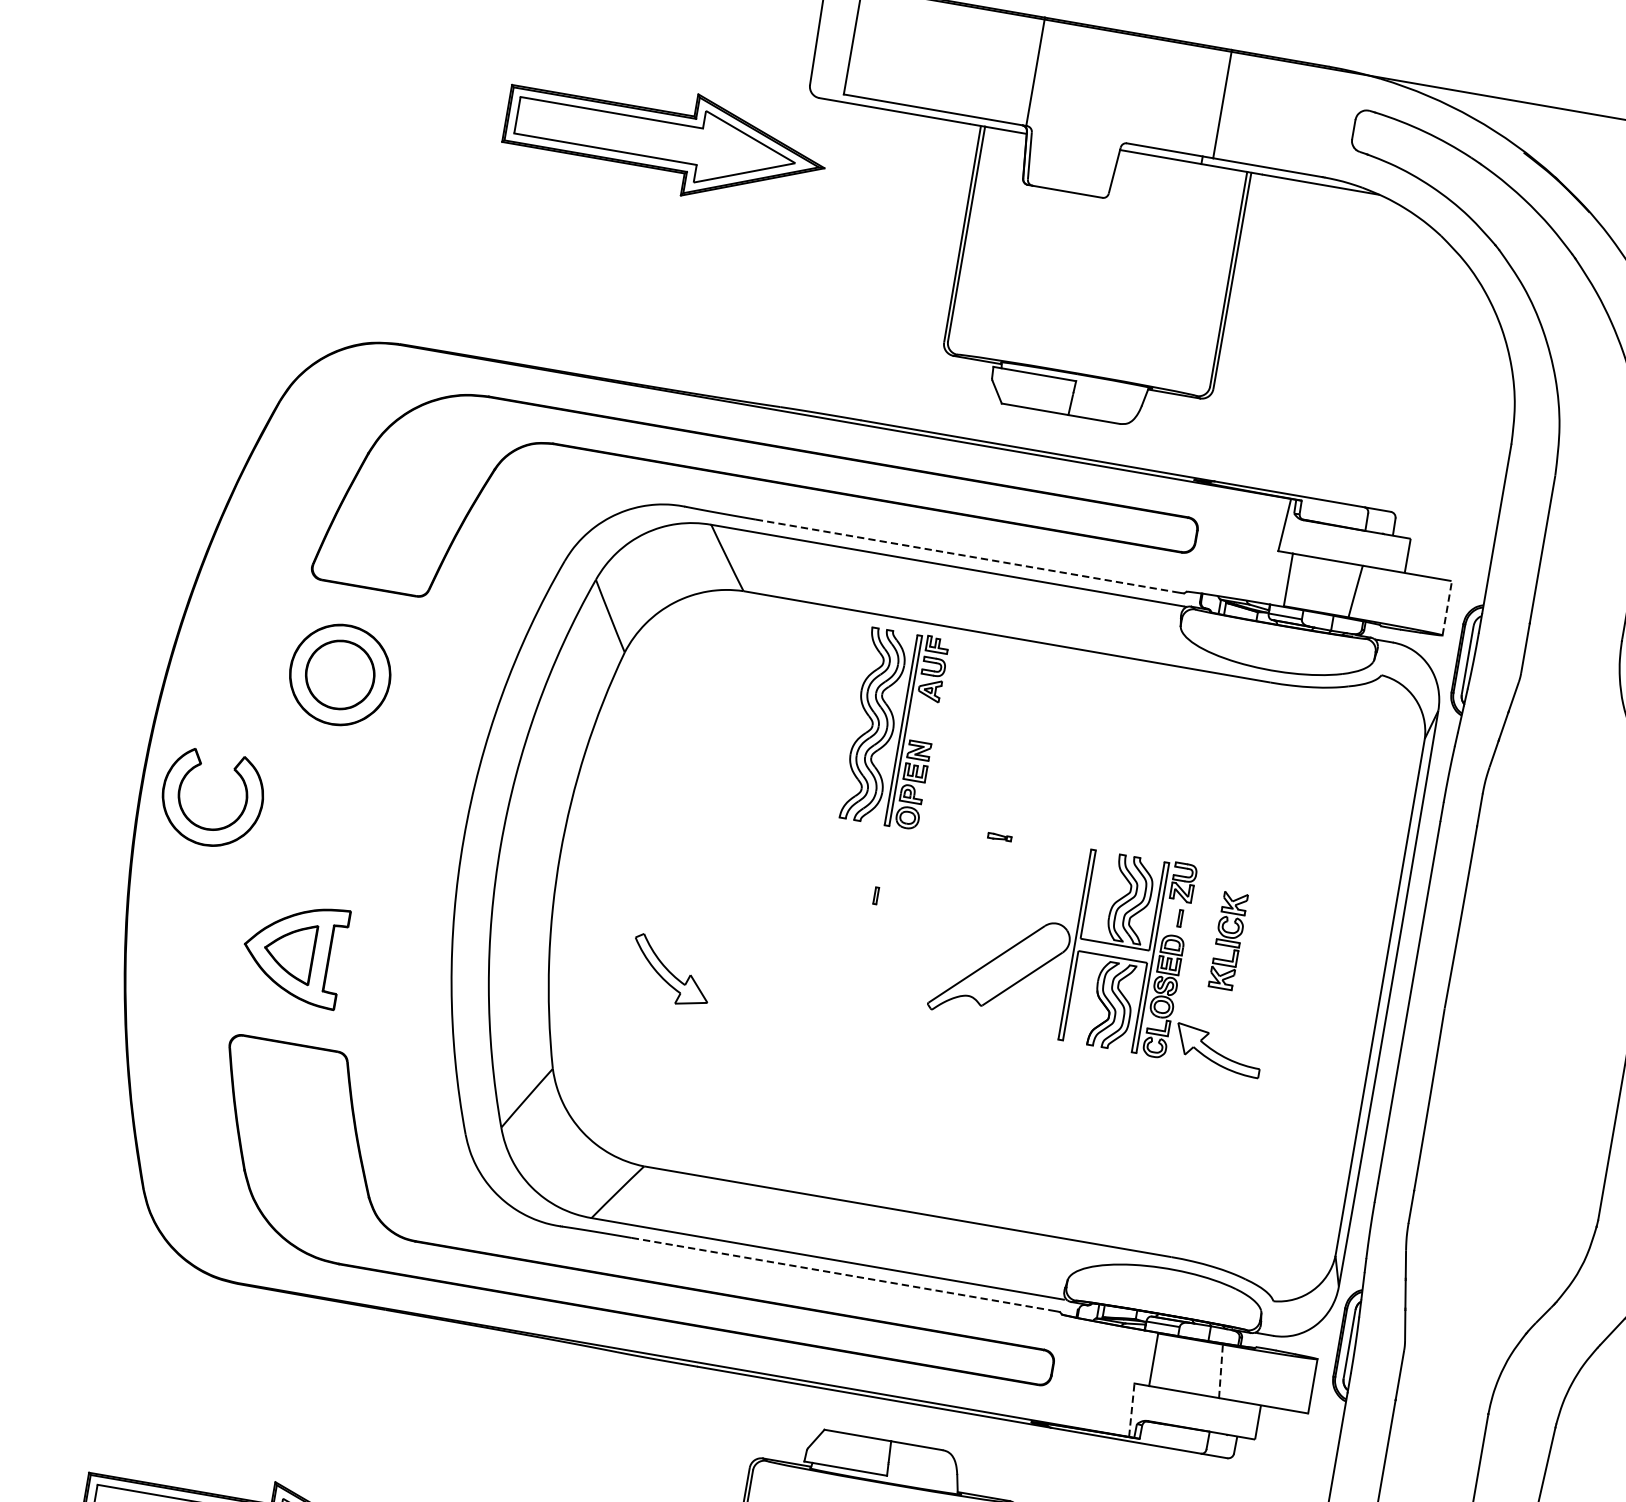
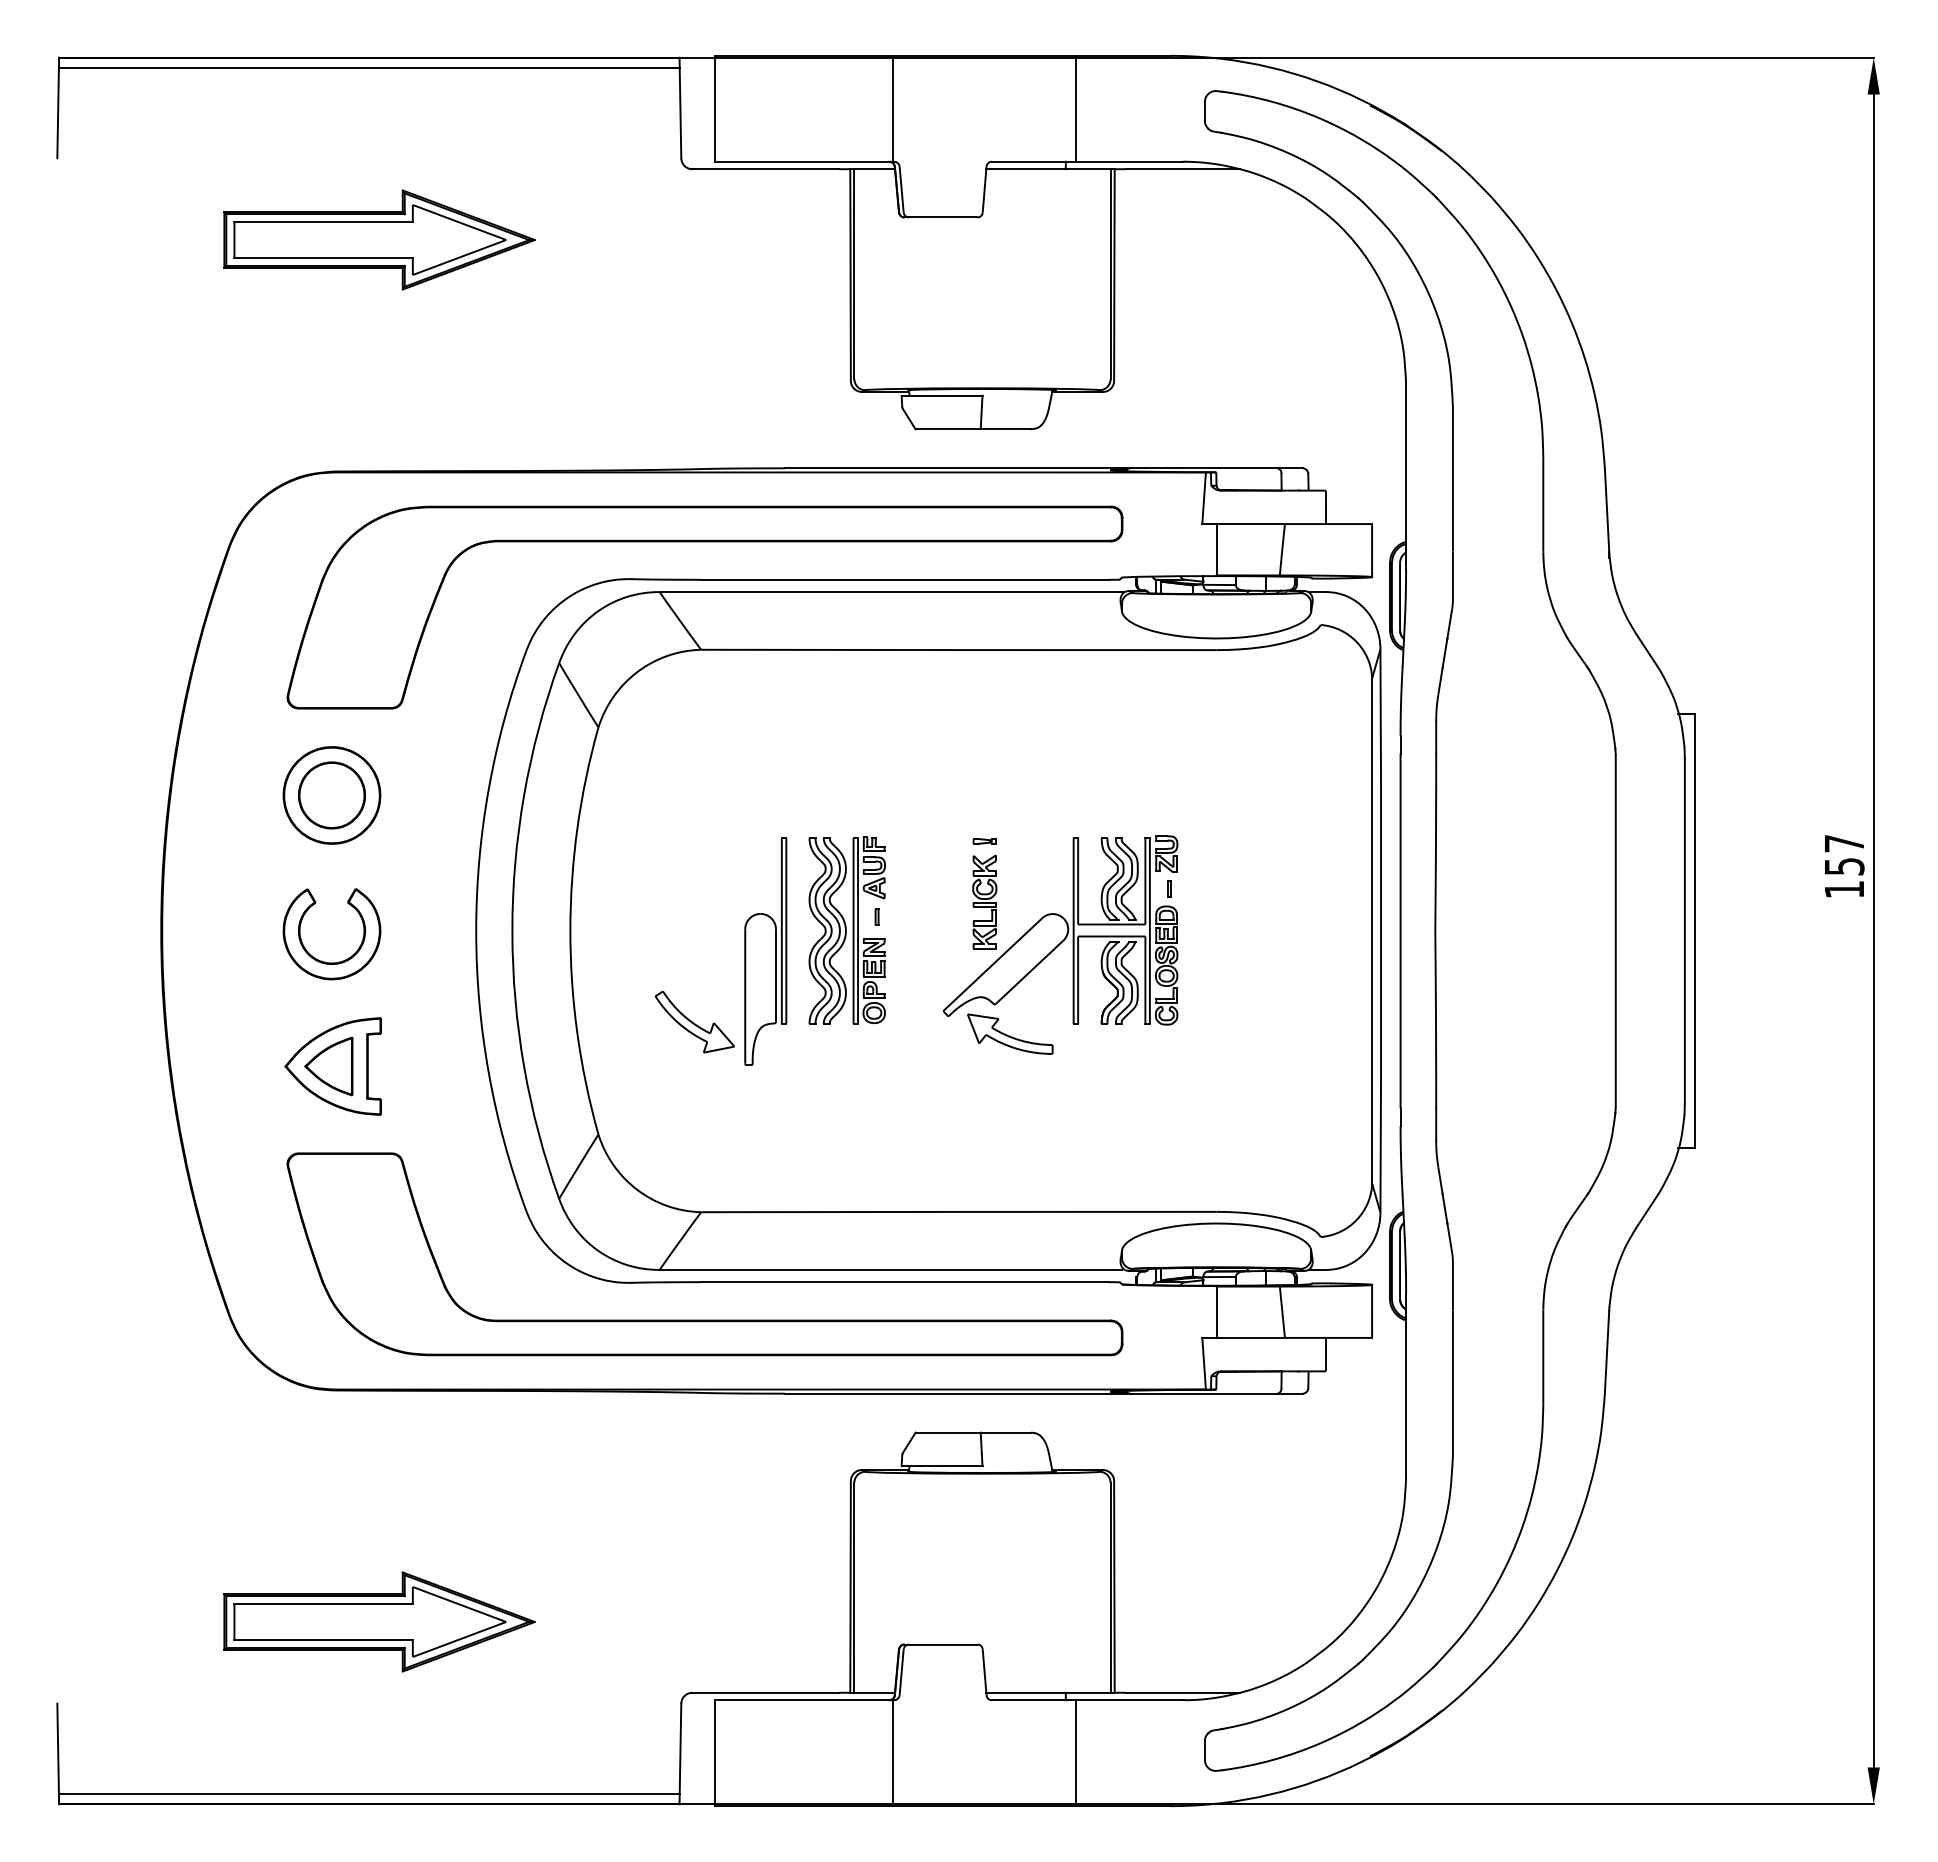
part: (665, 140) -> (379, 239), moved
line: (963, 555) -> (904, 579), dashed -> solid
line: (1447, 608) -> (1372, 550), dashed -> solid
part: (893, 728) -> (846, 930), moved
part: (200, 825) -> (325, 961), moved
part: (756, 911) -> (765, 951), added
part: (1228, 940) -> (984, 901), moved
part: (1218, 1050) -> (1010, 1033), moved
line: (839, 1274) -> (904, 1282), dashed -> solid
line: (1221, 1371) -> (1282, 1312), dashed -> solid
line: (1132, 1410) -> (1204, 1363), dashed -> solid

